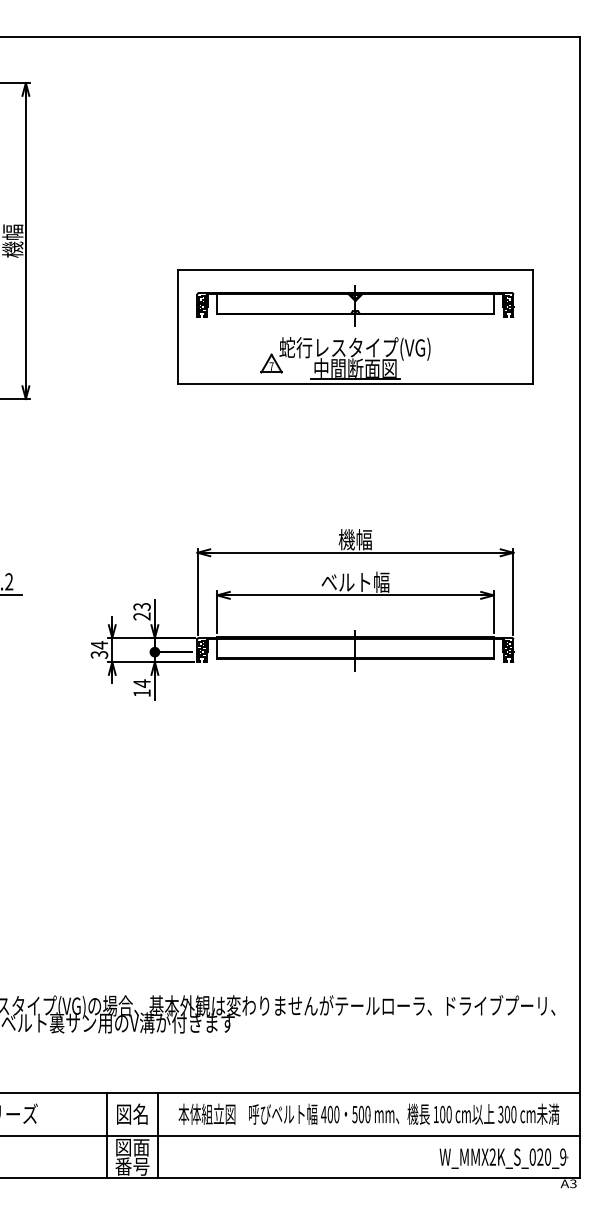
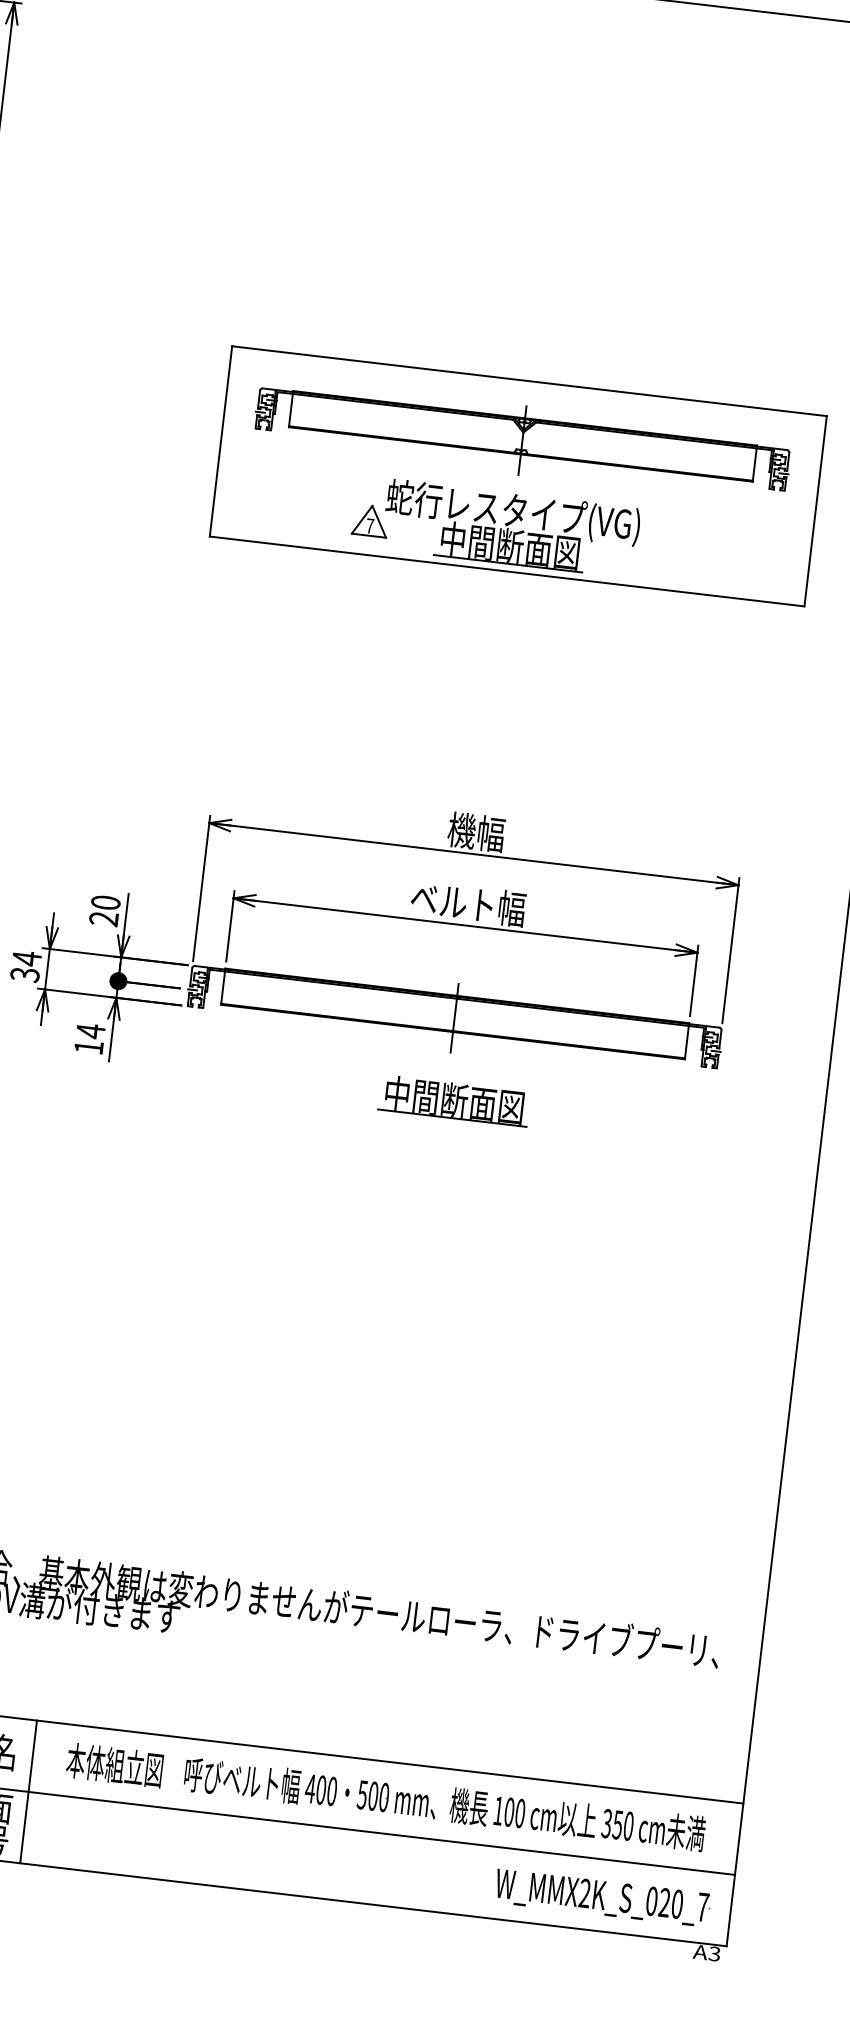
text: (141, 606) -> (104, 902), 23 -> 20
part: (360, 699) -> (453, 1100), added
text: (507, 1114) -> (618, 1824), 300 -> 350
text: (563, 1156) -> (703, 1906), W_MMX2K_S_020_9 -> W_MMX2K_S_020_7

